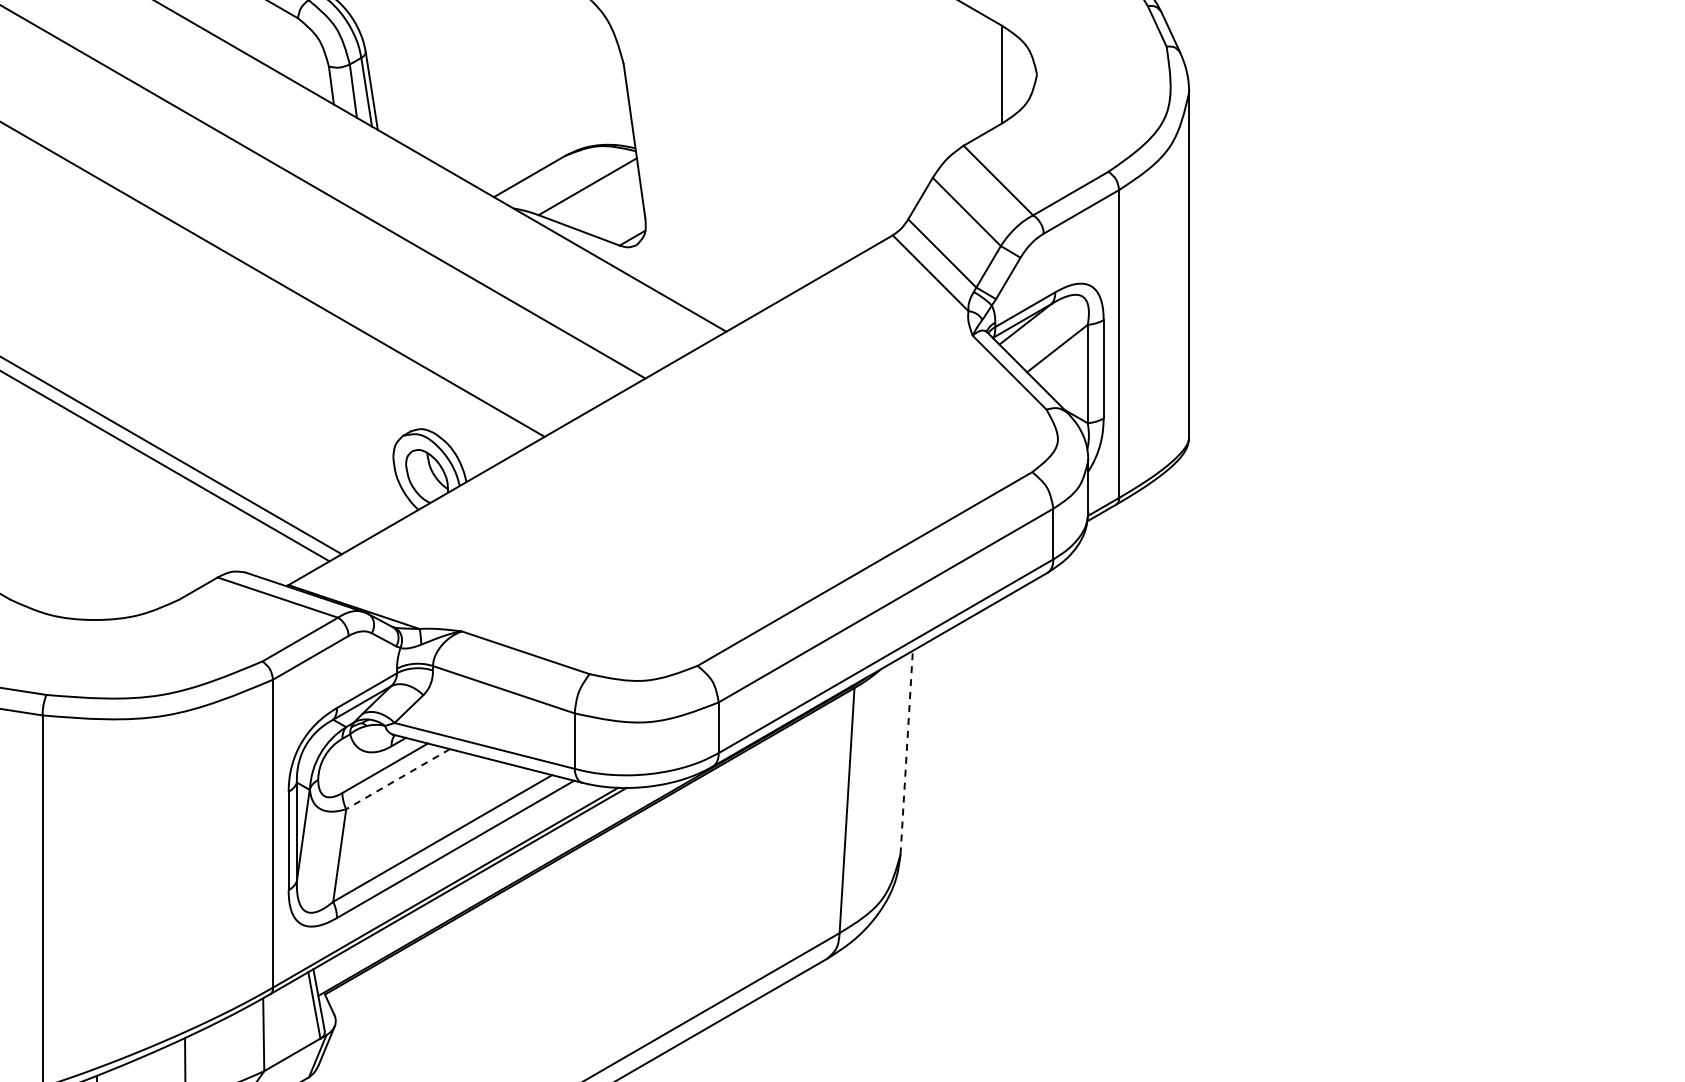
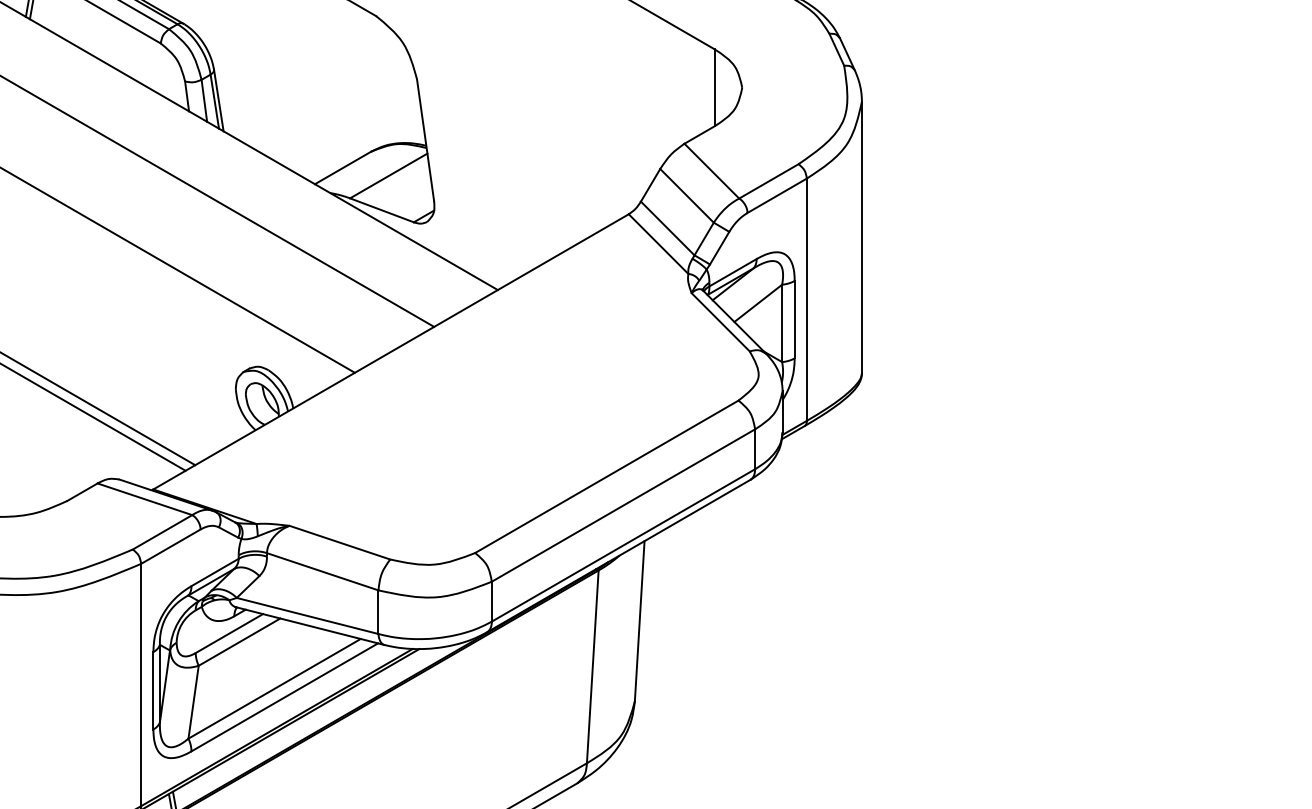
line: (906, 752) -> (639, 621), dashed -> solid
line: (398, 779) -> (239, 642), dashed -> solid

